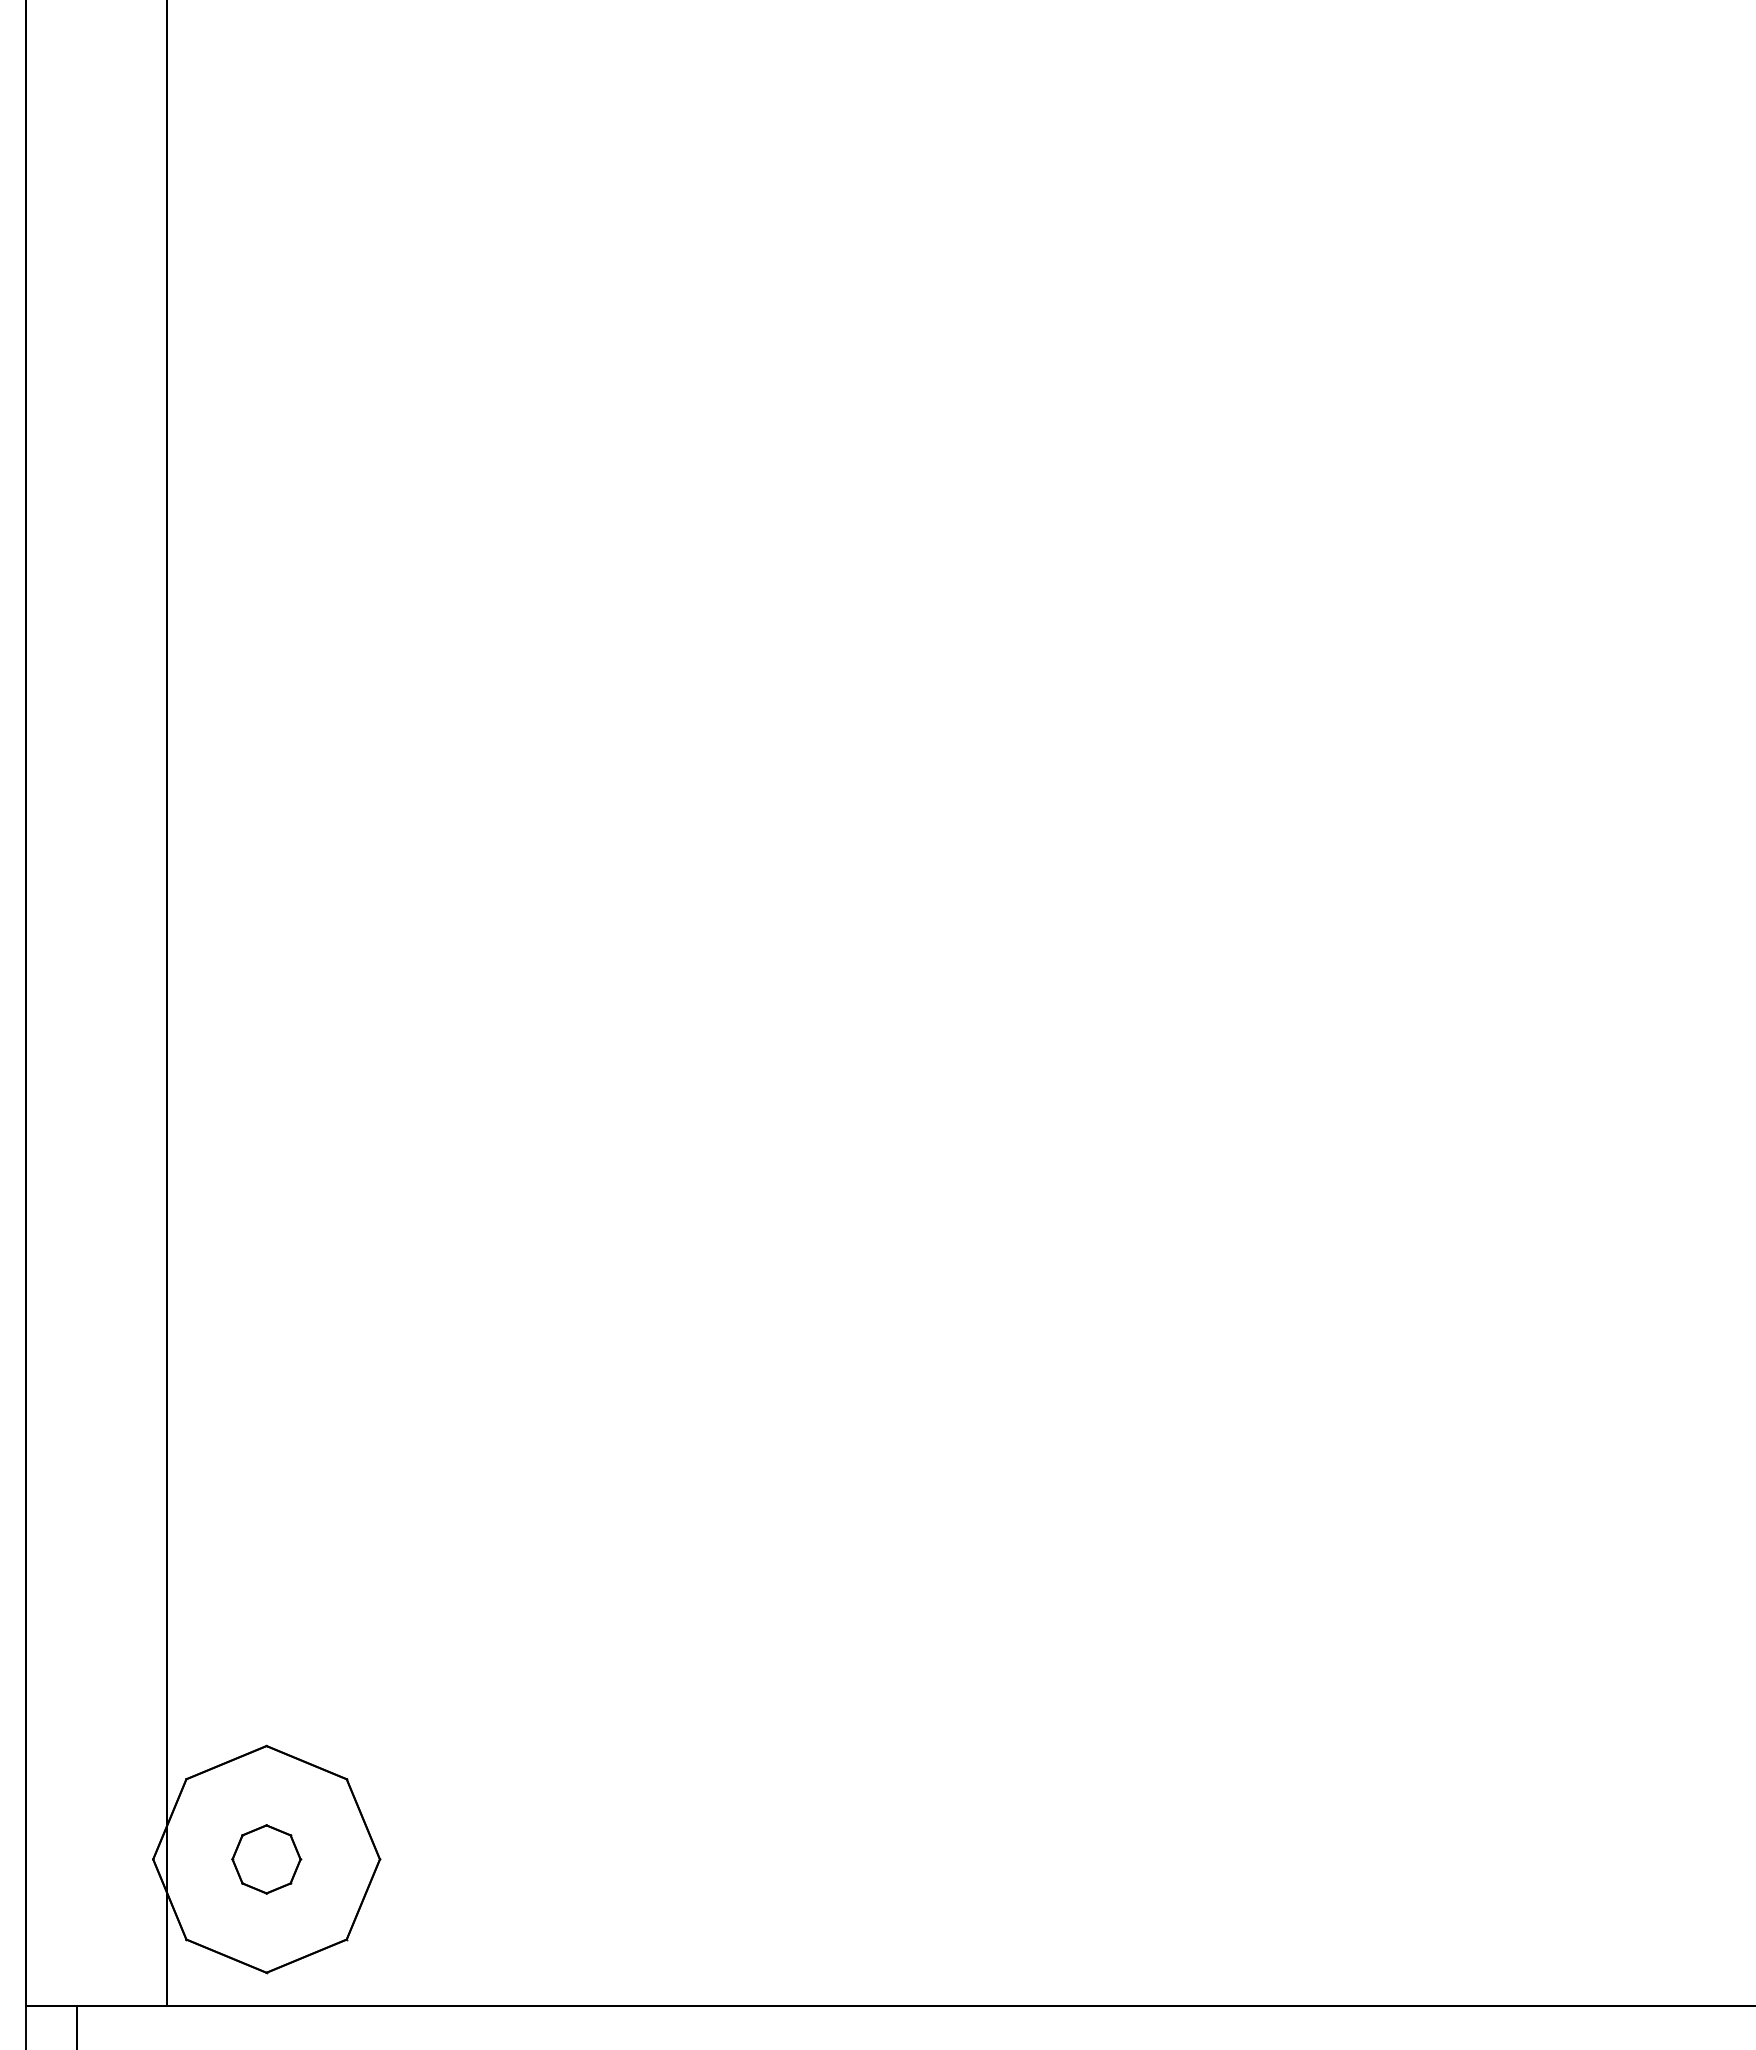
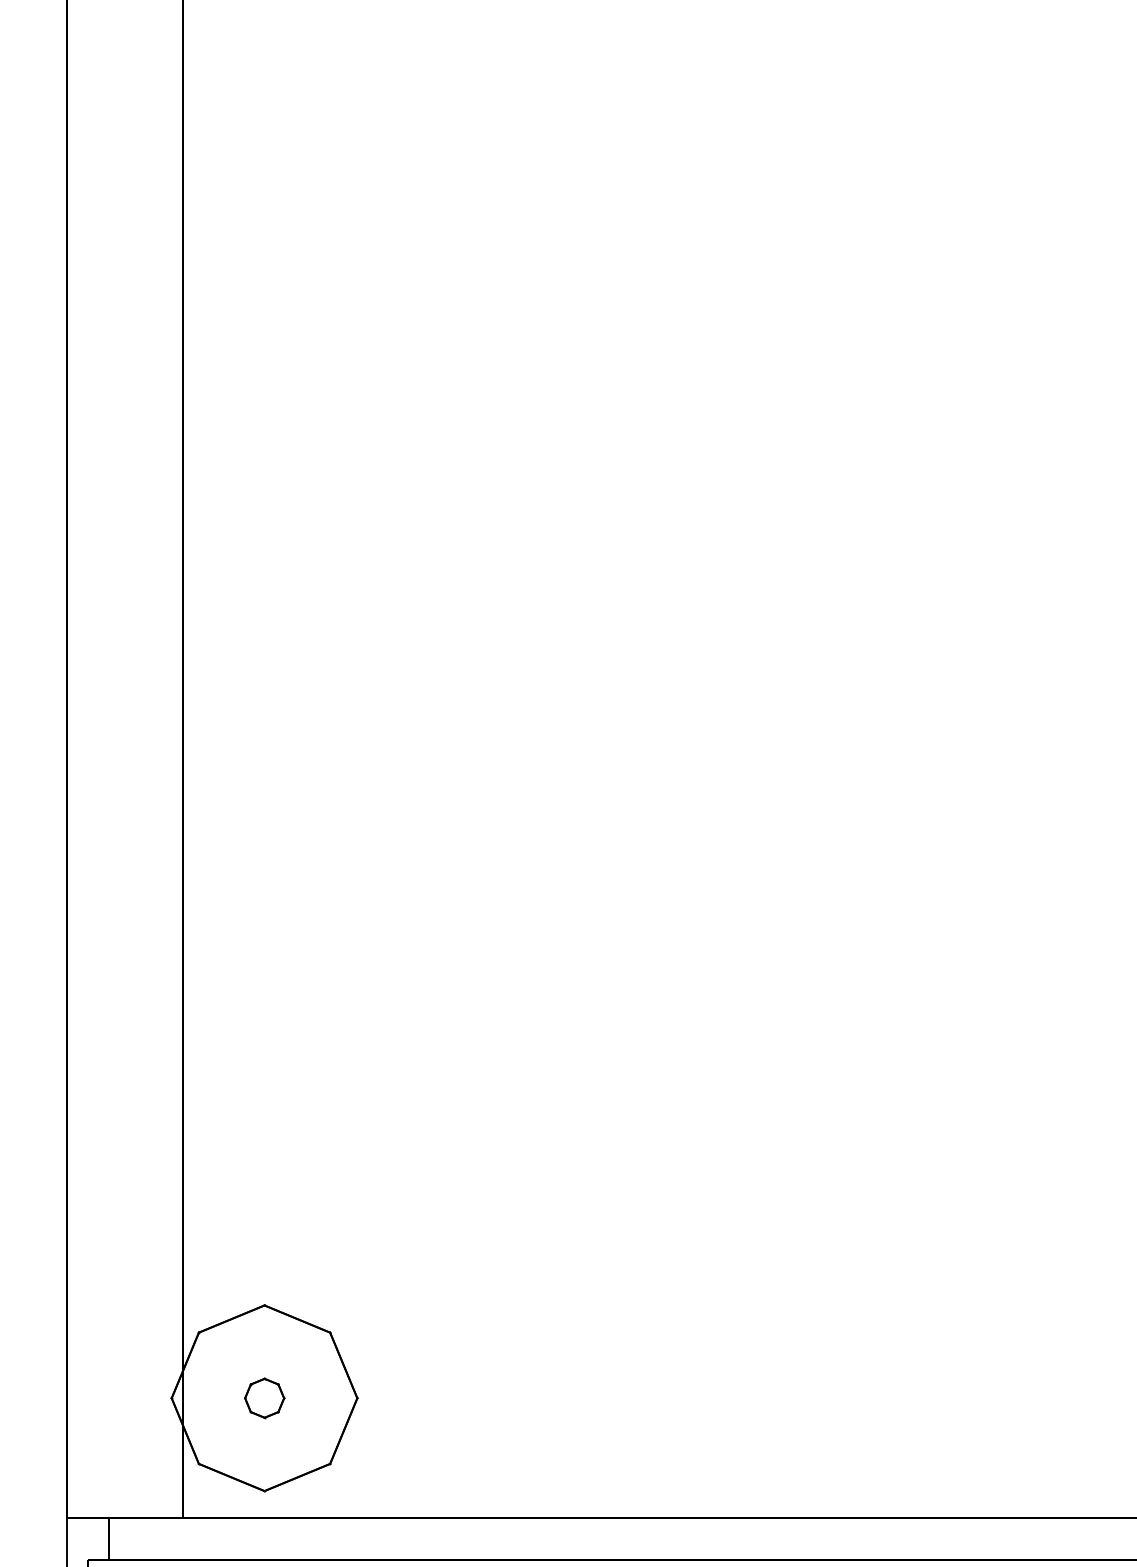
part: (266, 1859) -> (264, 1398), size x0.7

